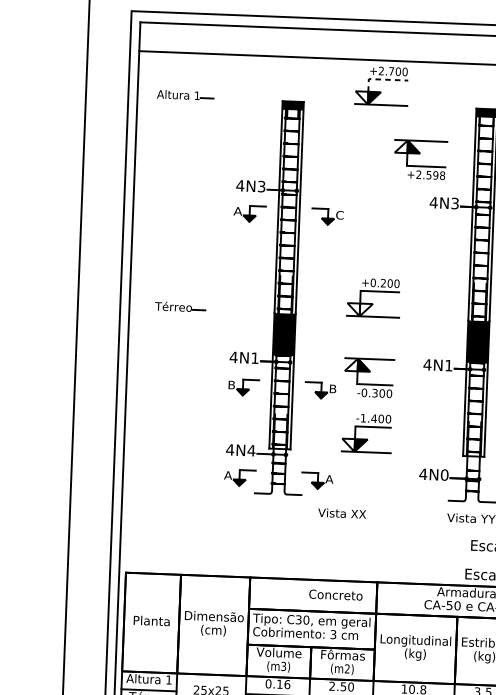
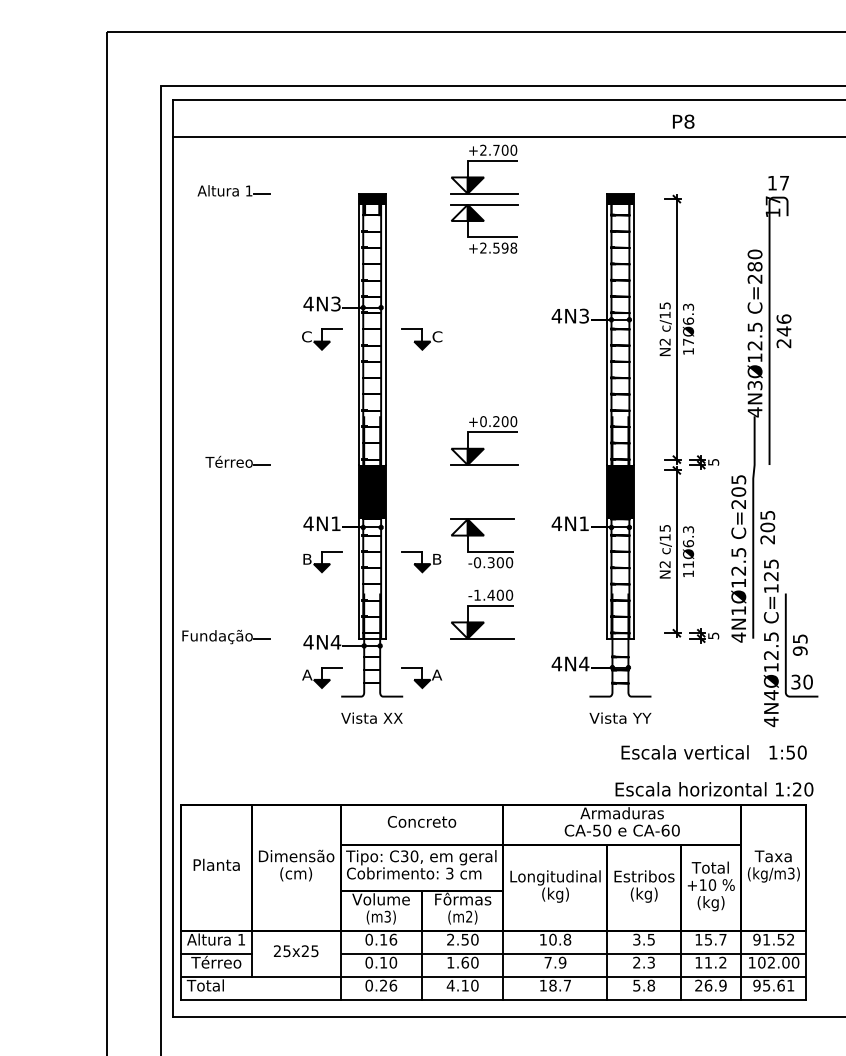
line: (381, 79) -> (484, 161), dashed -> solid
part: (420, 154) -> (484, 221), moved
text: (237, 211) -> (306, 336), A -> C
fill: (366, 309) -> (475, 456), added
part: (166, 442) -> (226, 636), added
text: (444, 474) -> (584, 663), 4N0 -> 4N4
text: (341, 512) -> (371, 717), moved
text: (335, 594) -> (421, 821), moved

